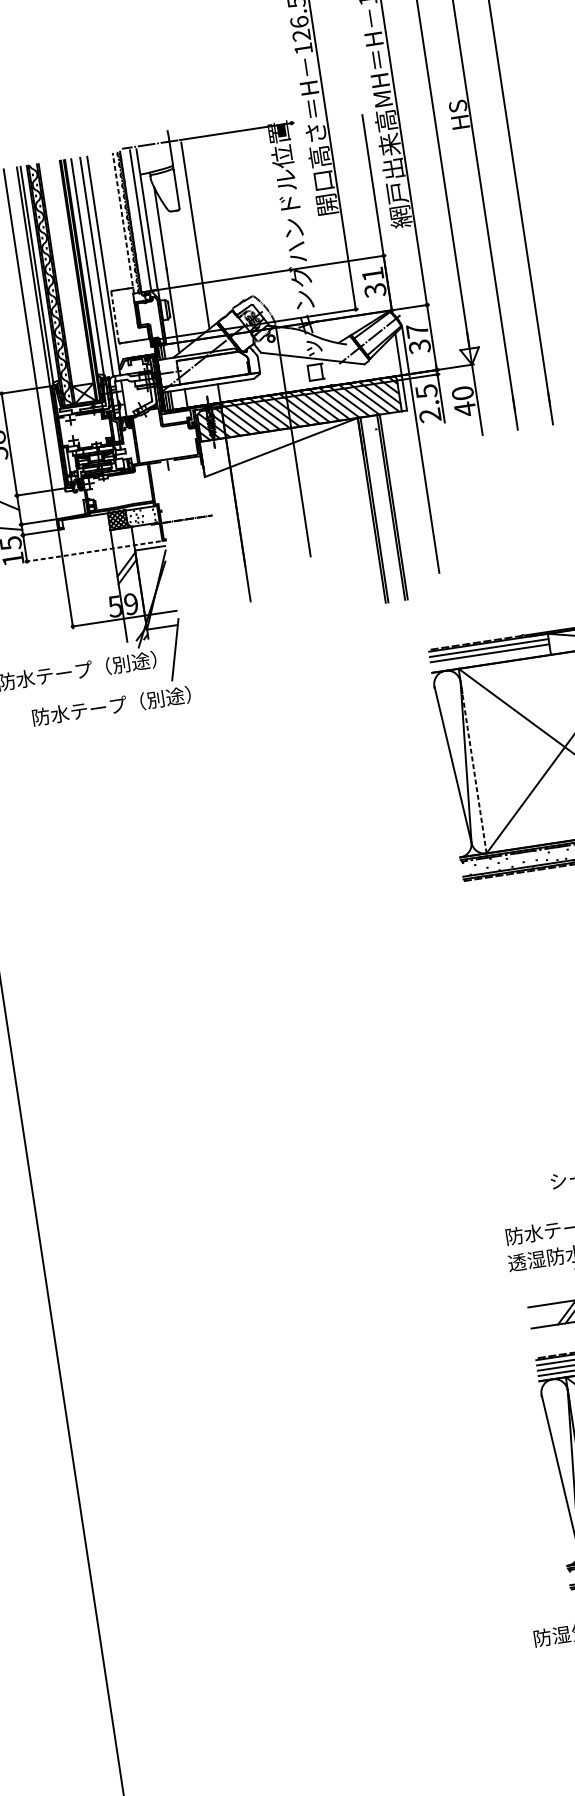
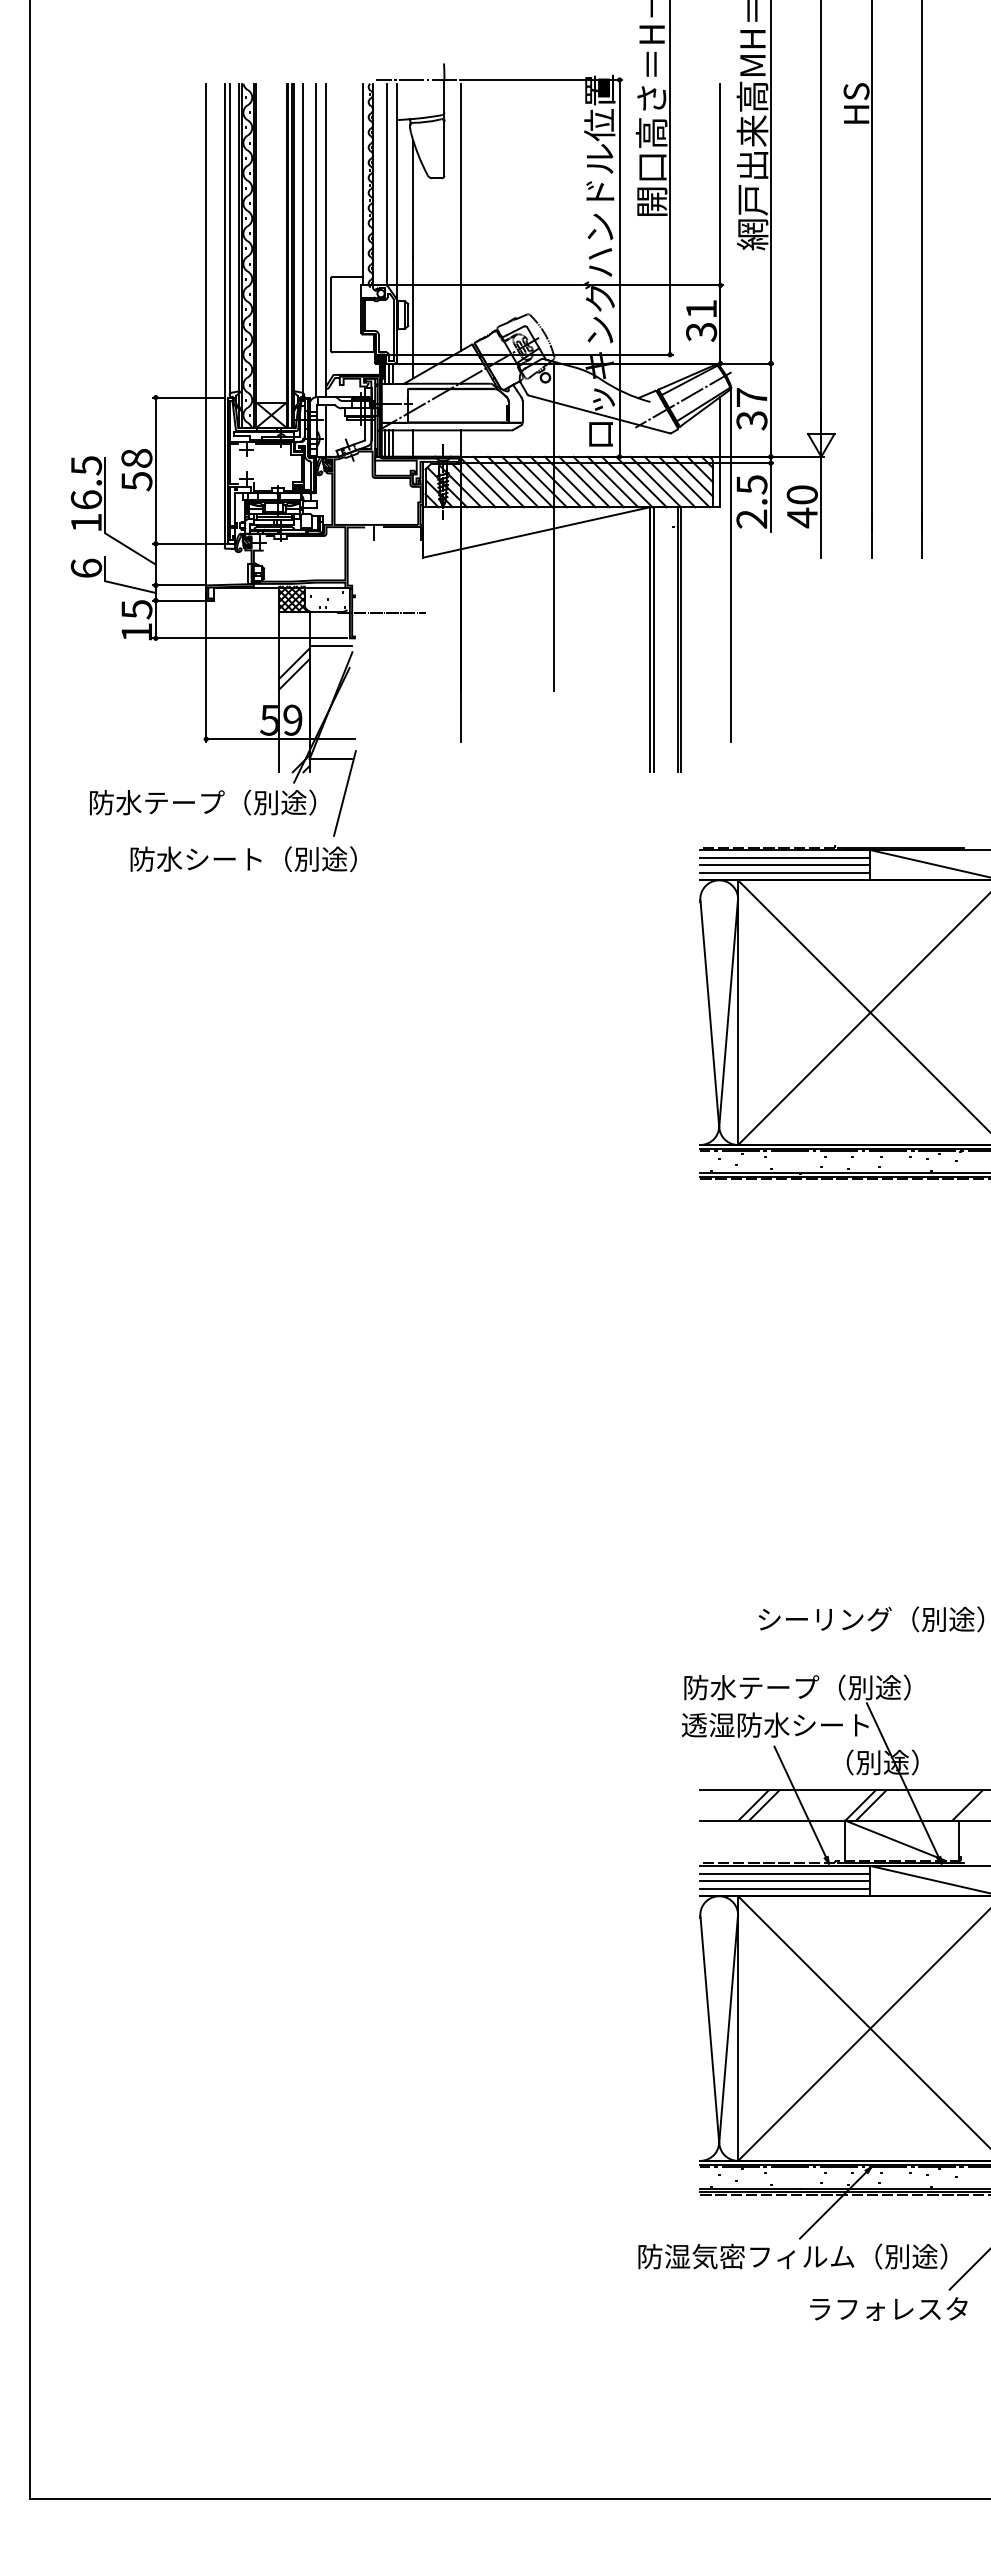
line: (123, 223) -> (362, 184), dashed -> solid
line: (311, 253) -> (619, 267), added
line: (115, 317) -> (331, 314), dashed -> solid
line: (92, 551) -> (249, 638), dashed -> solid
line: (490, 658) -> (785, 872), added
text: (98, 707) -> (225, 858), 防水テープ（別途） -> 防水シート（別途）
line: (473, 767) -> (738, 1022), dashed -> solid

